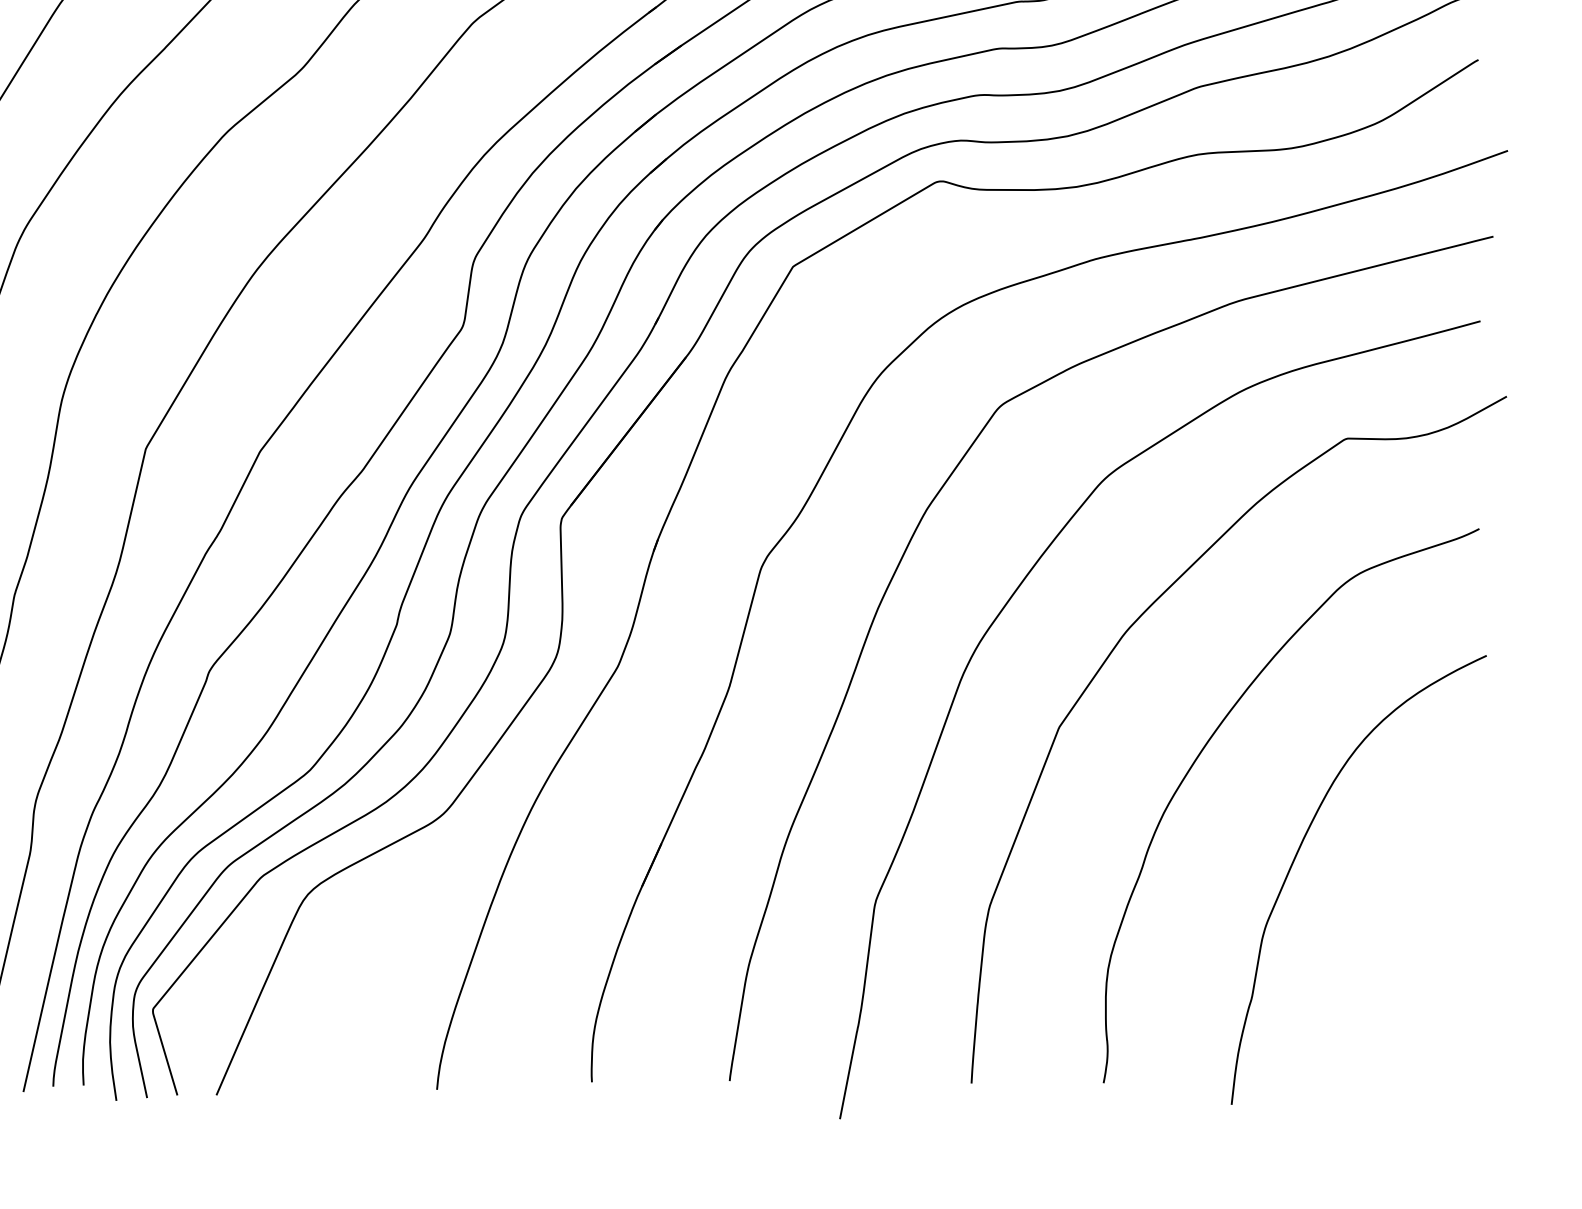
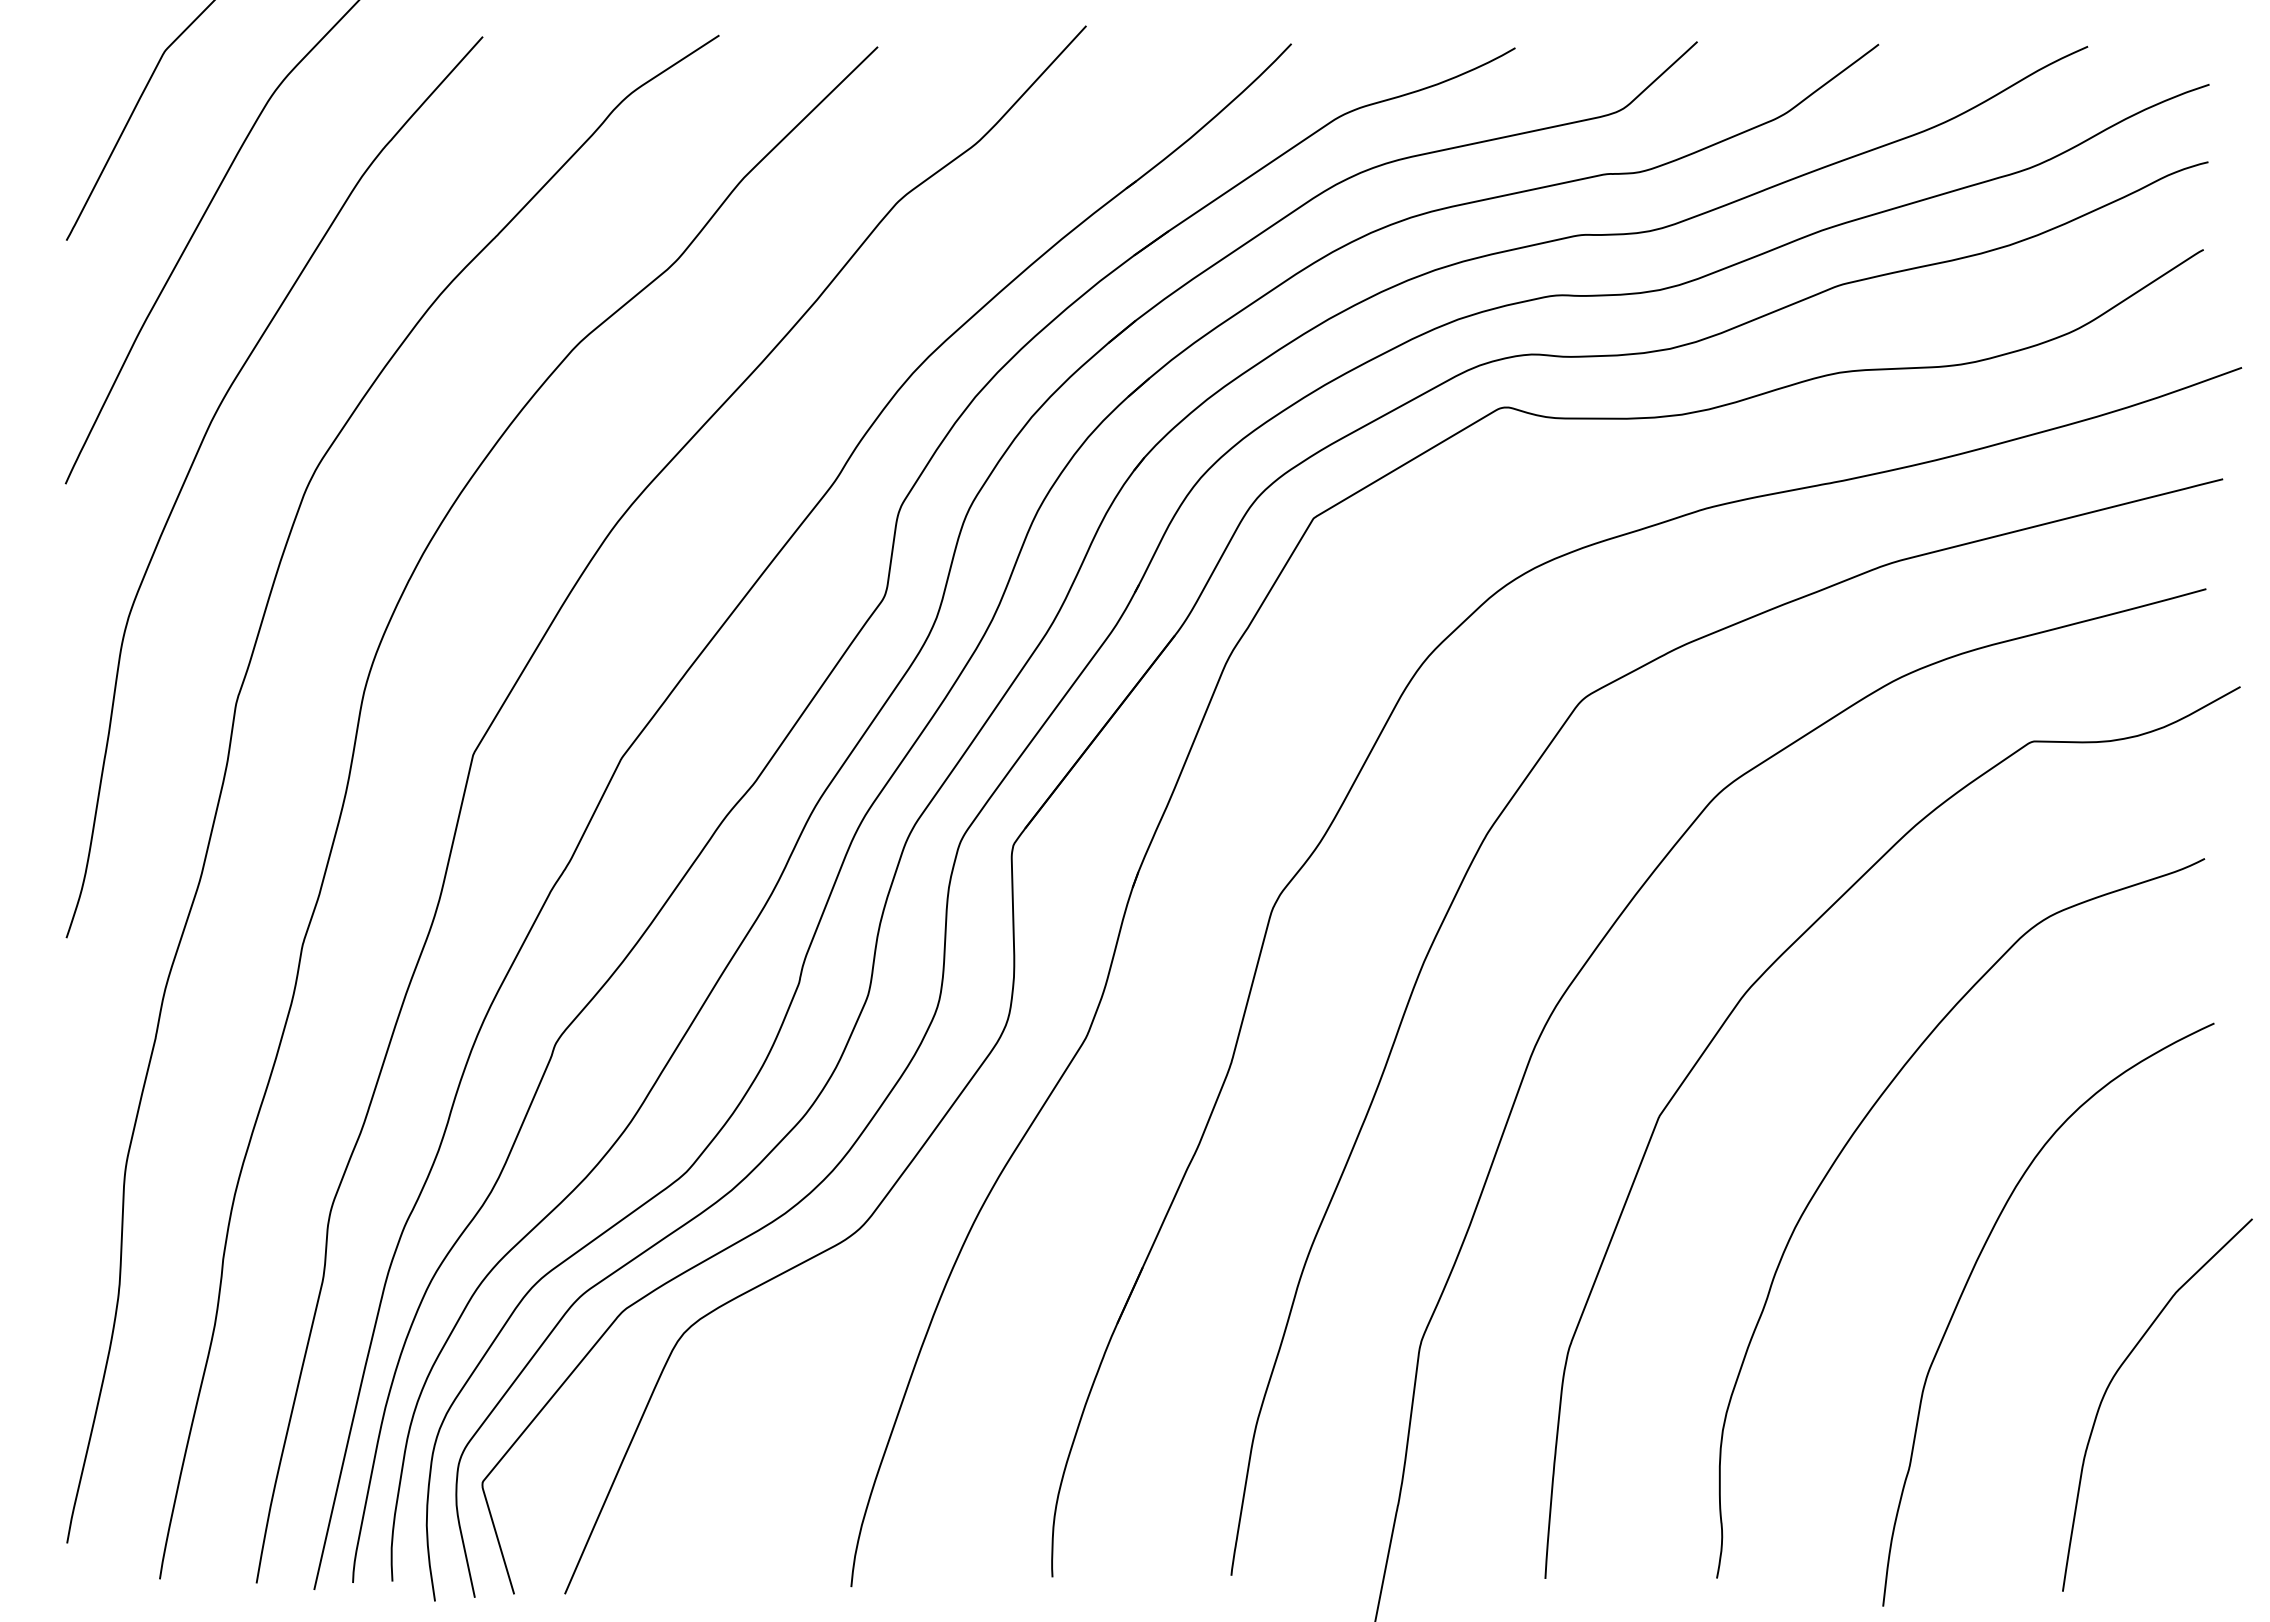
curve: (1409, 929) -> (2113, 1379), added

